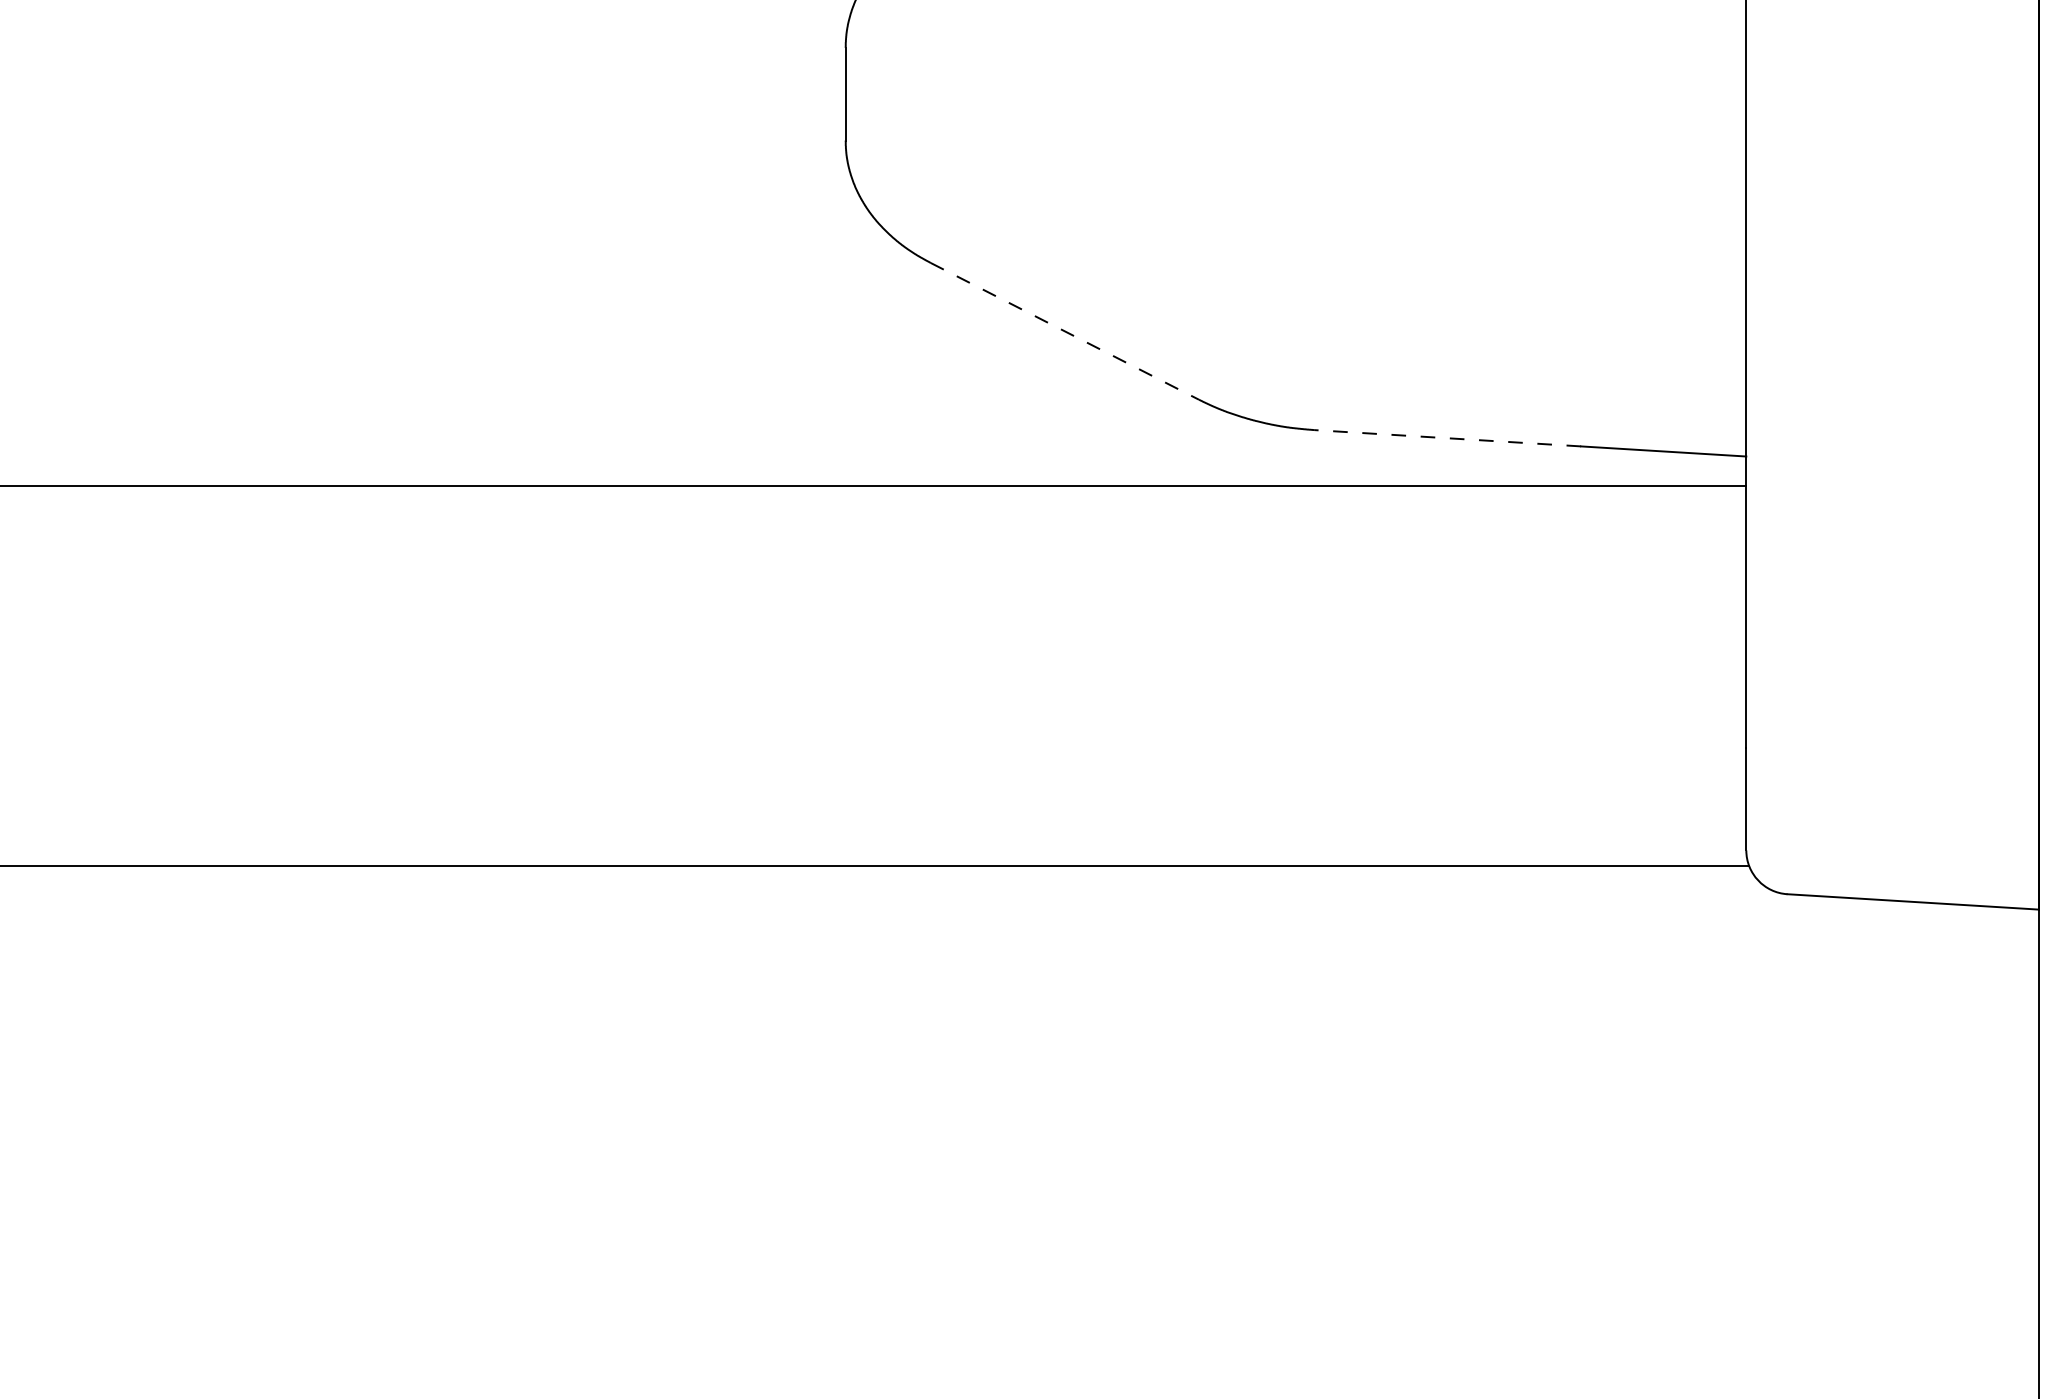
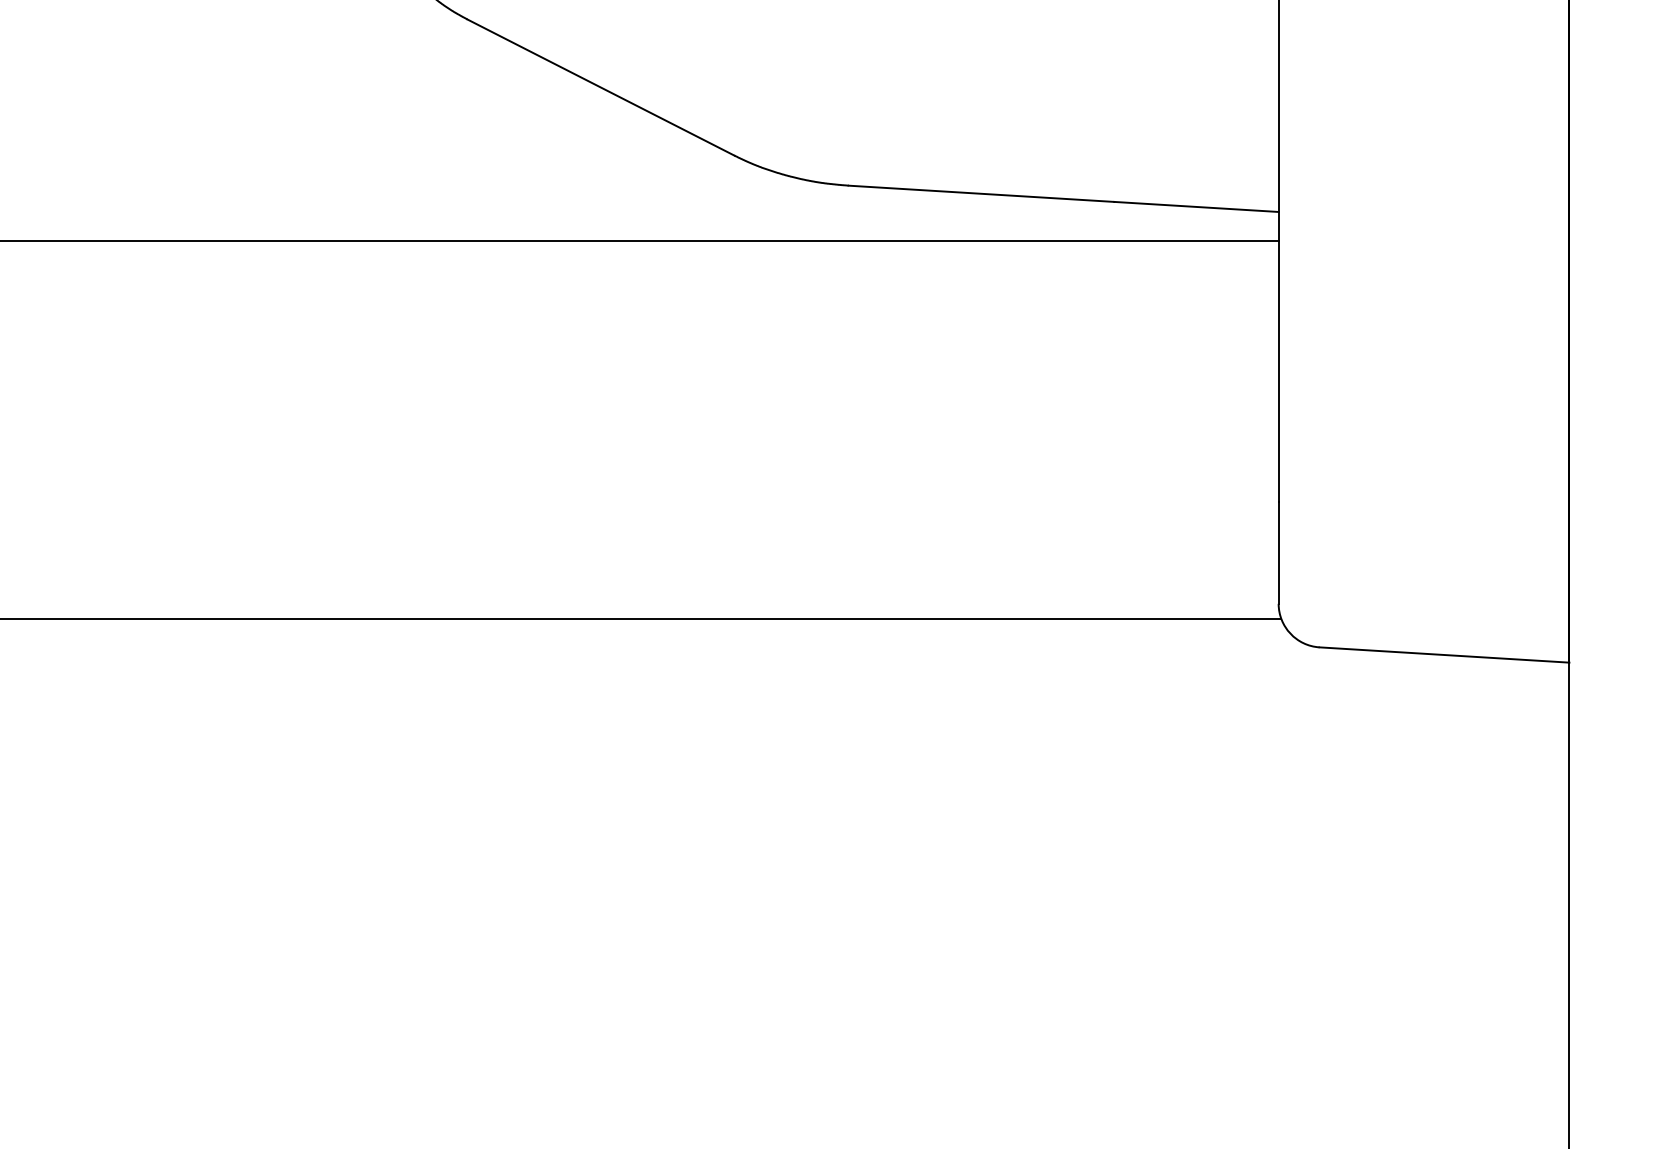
line: (1064, 331) -> (600, 87), dashed -> solid
line: (1447, 438) -> (981, 194), dashed -> solid

